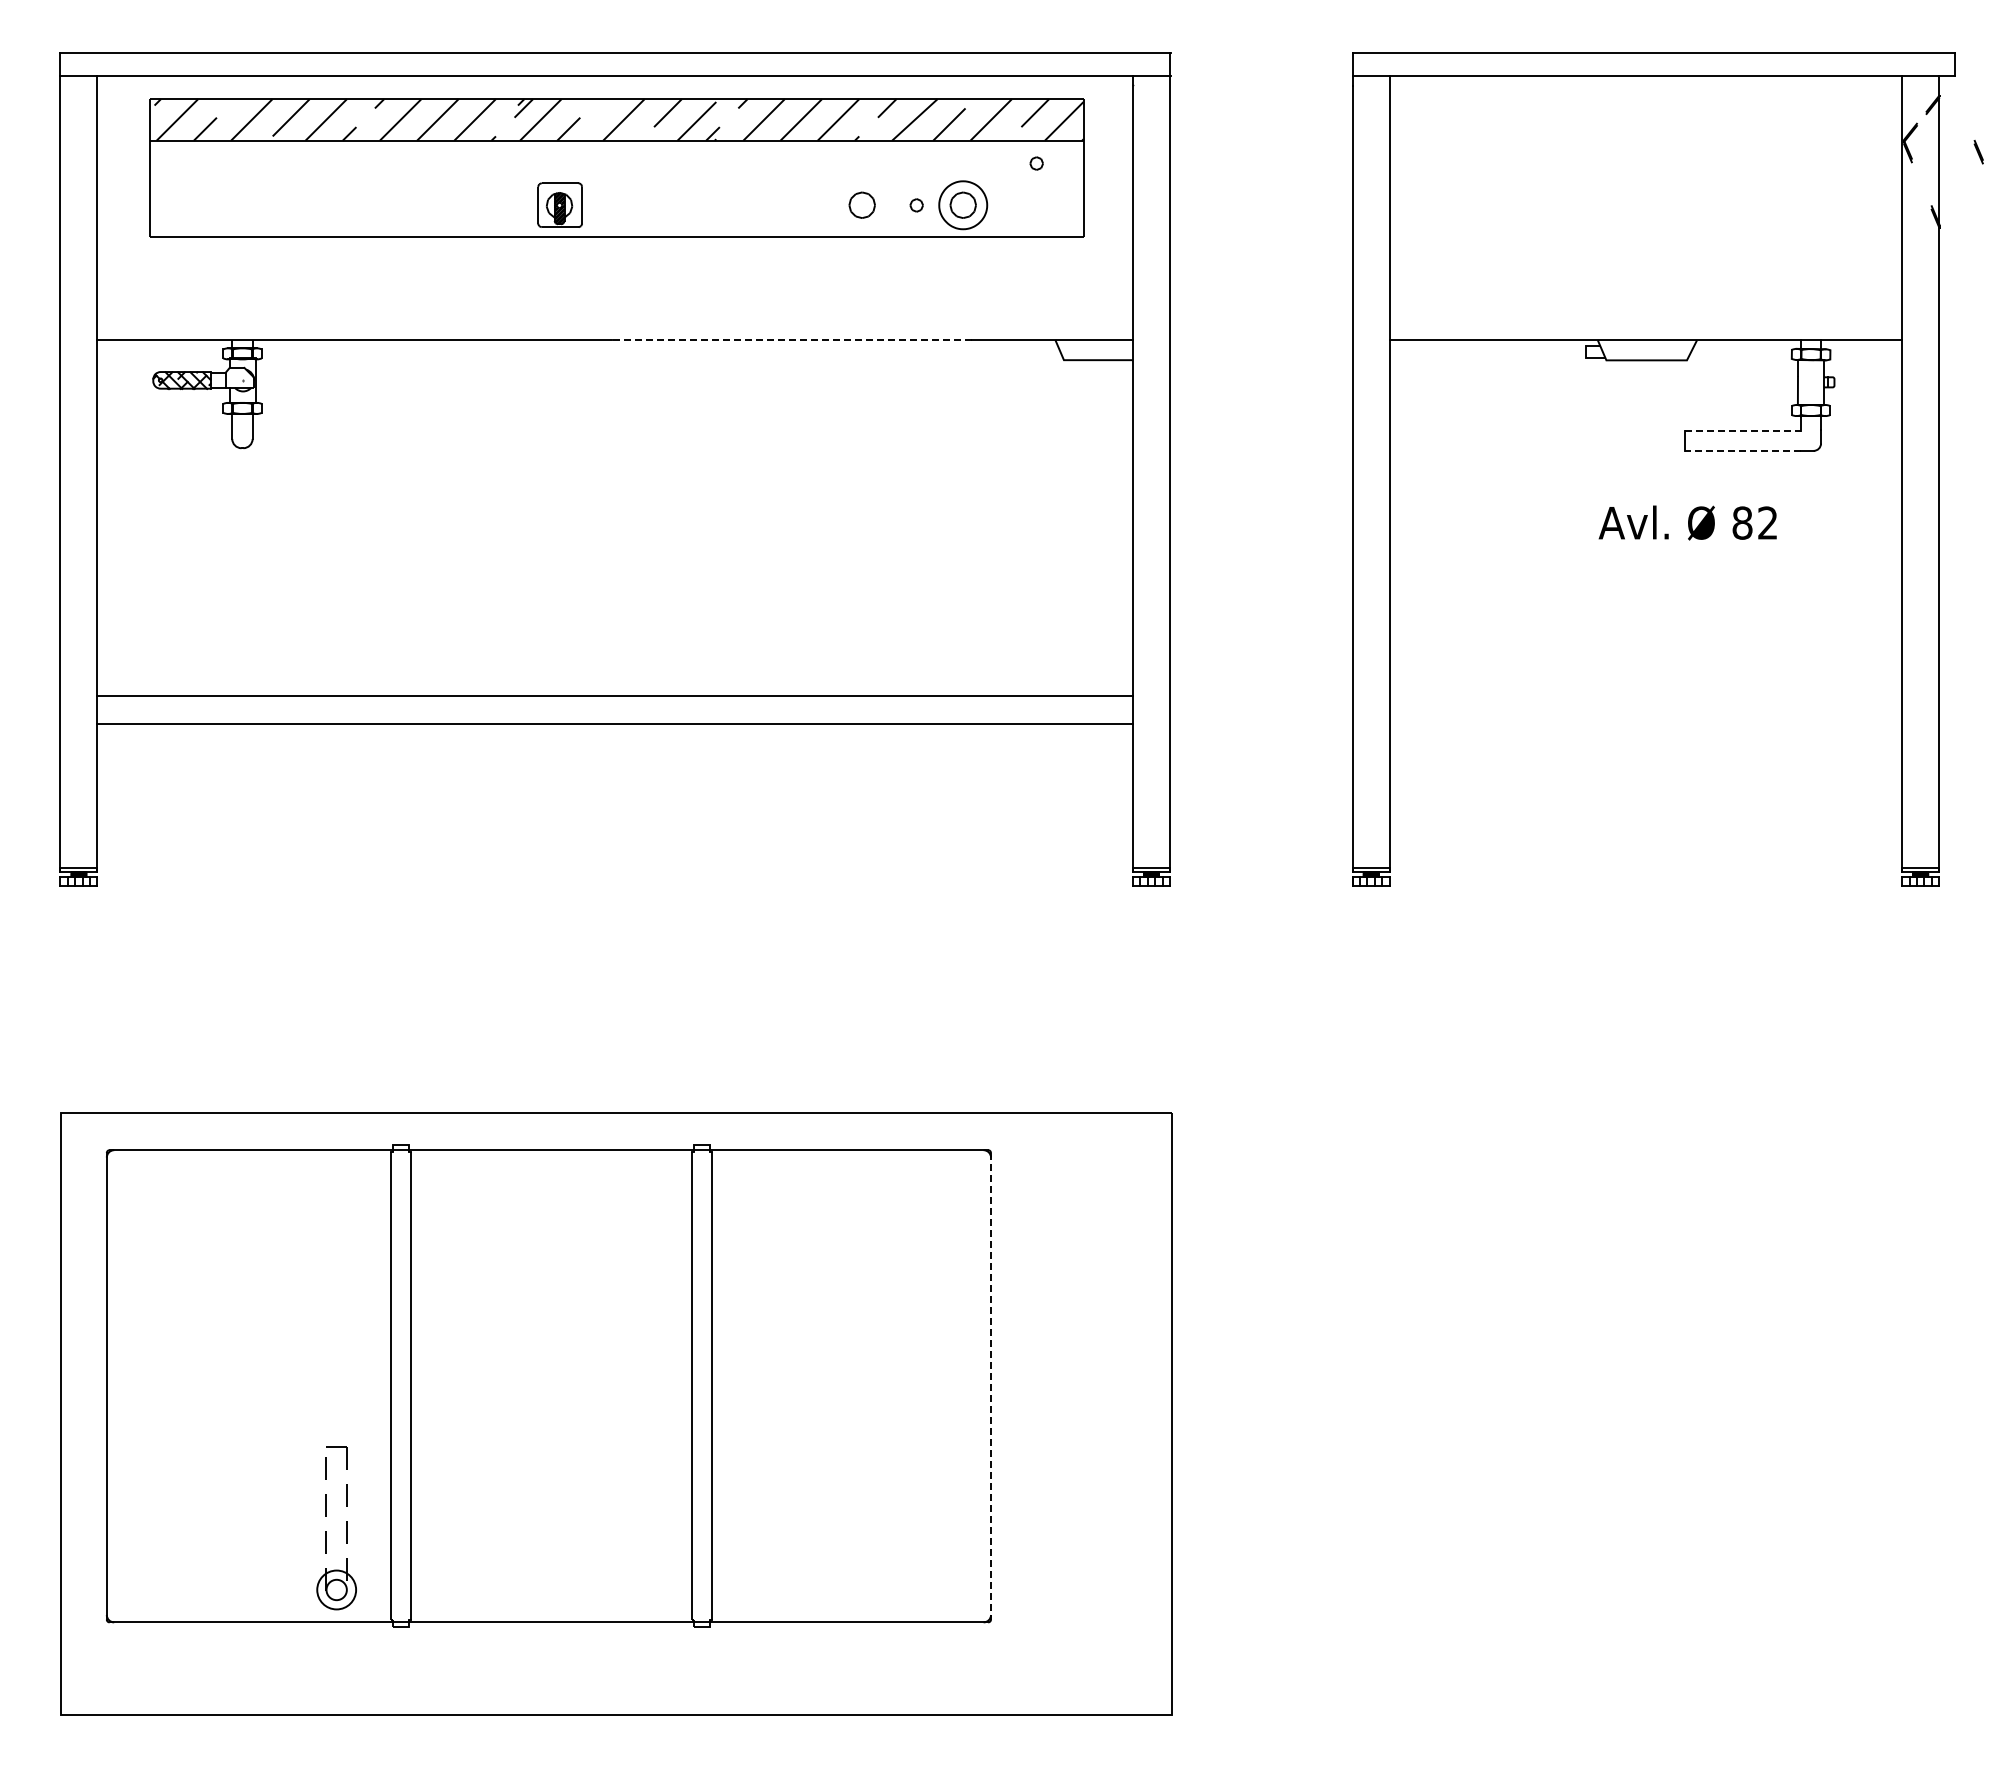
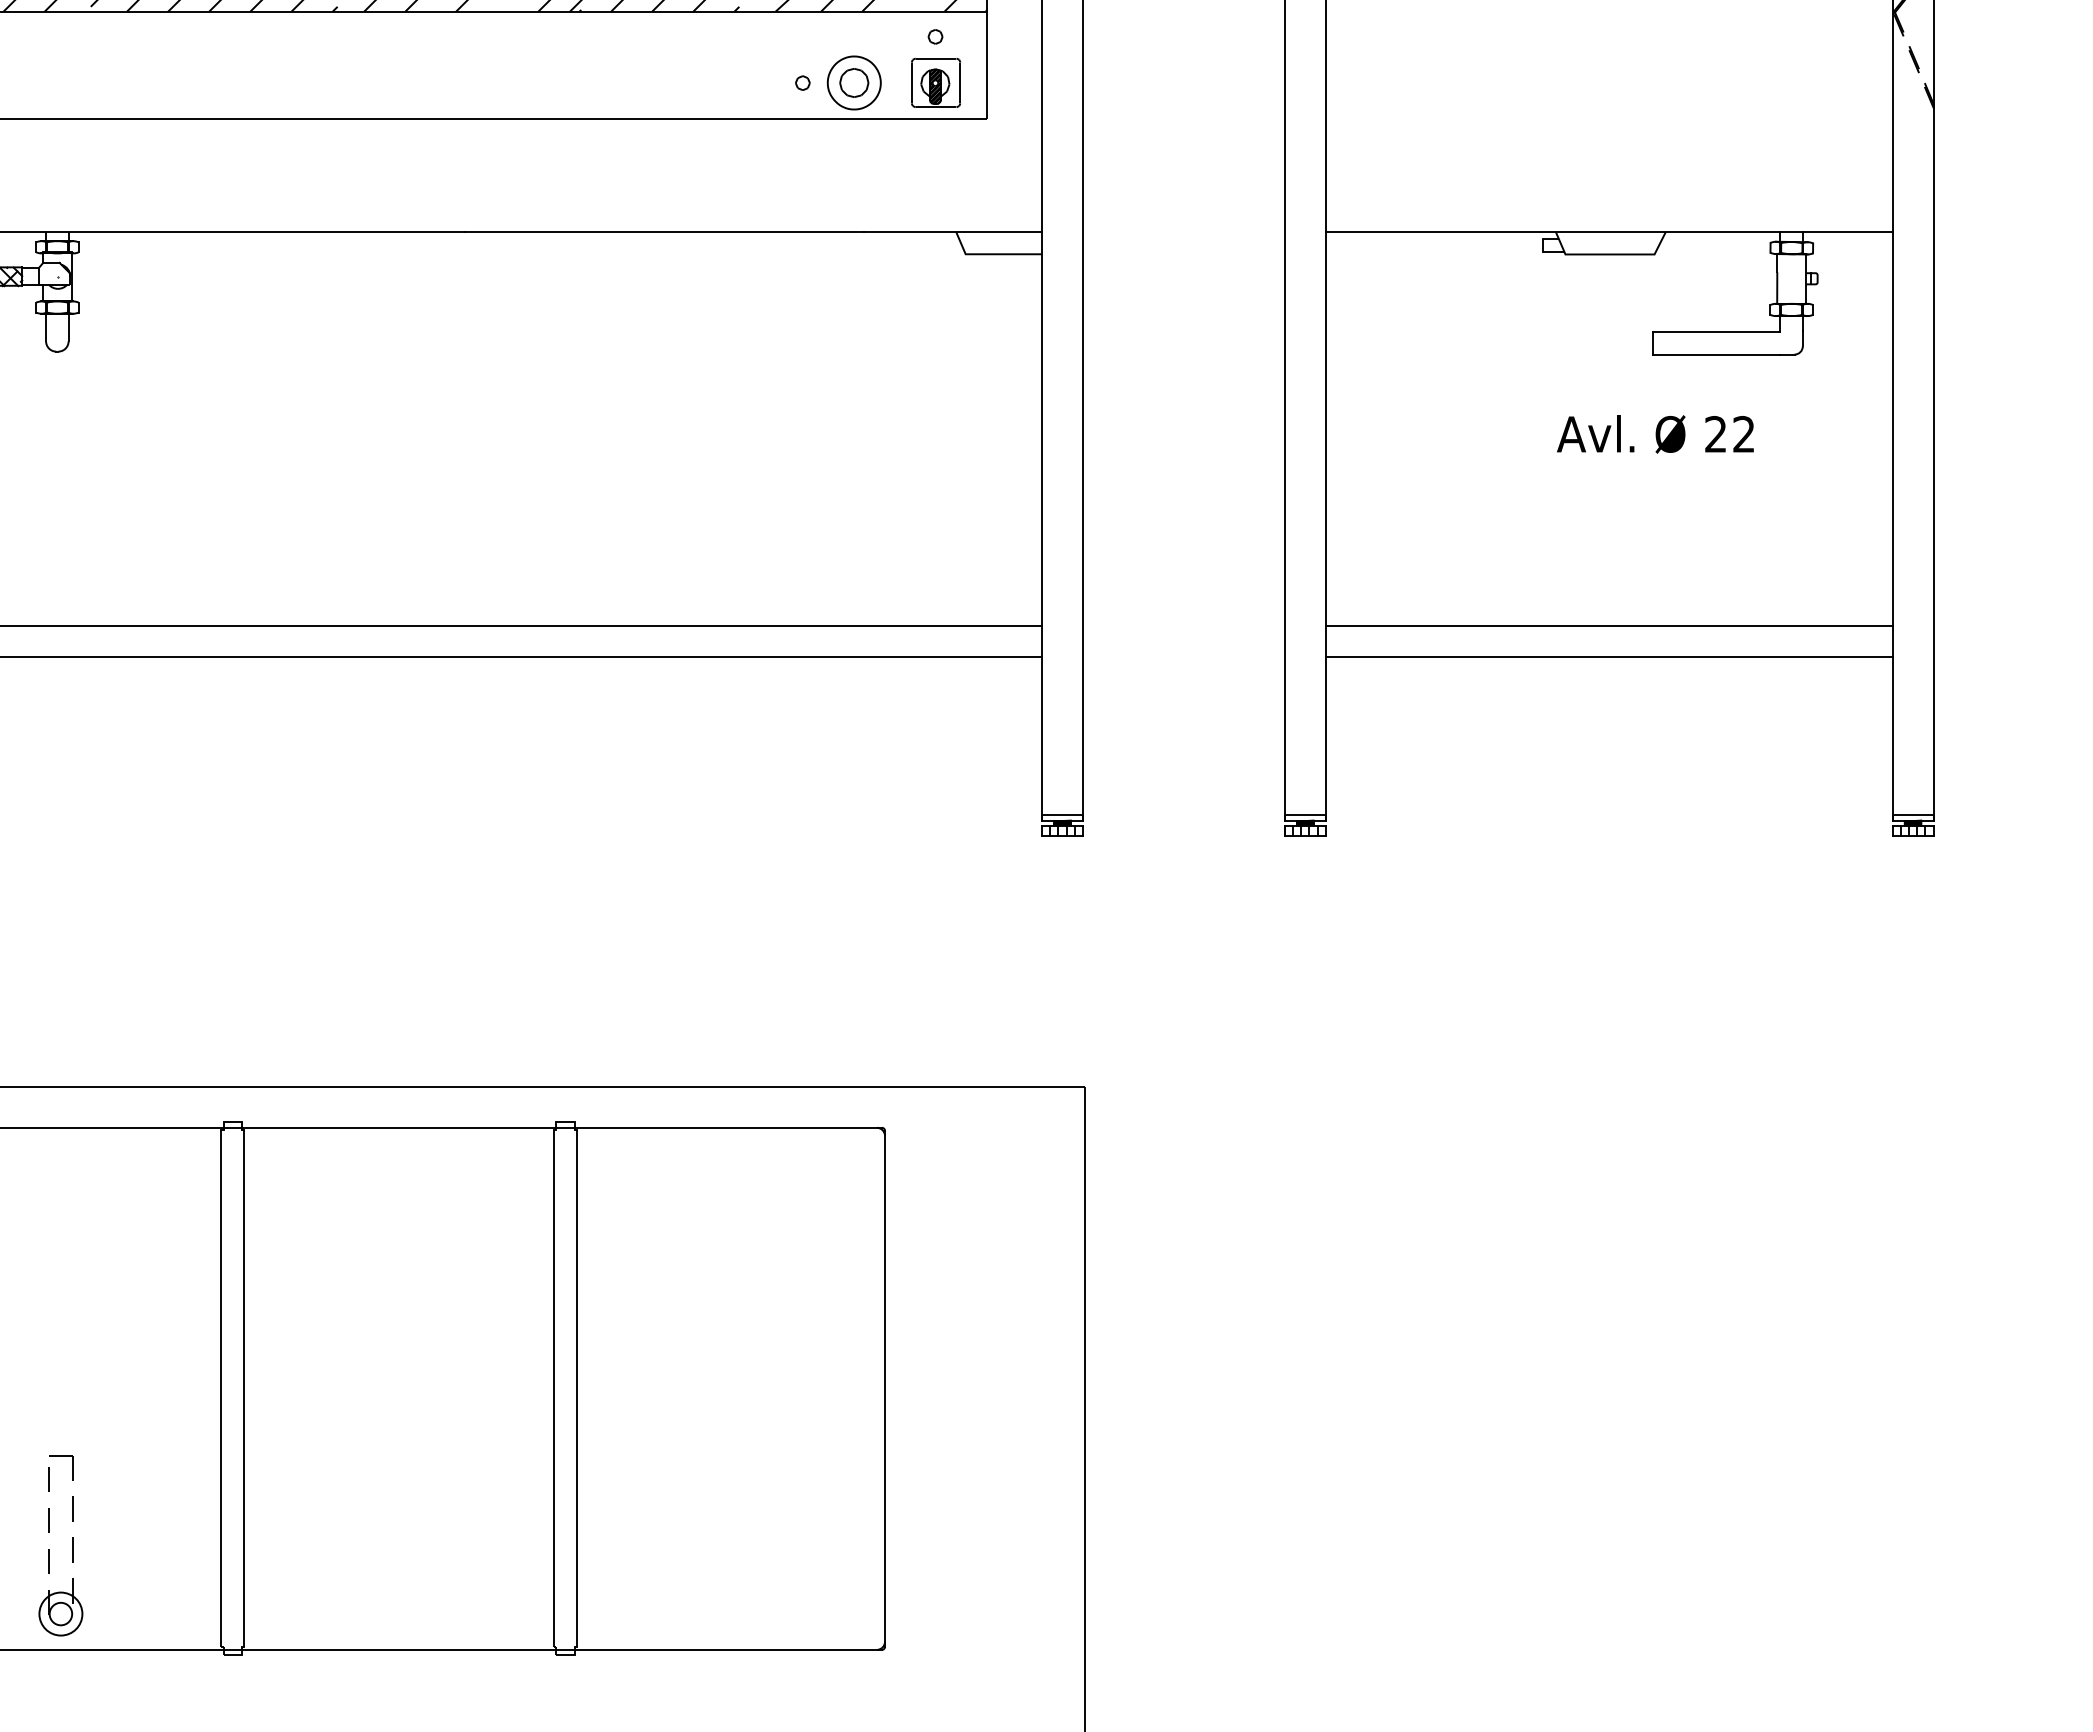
line: (1978, 152) -> (1913, 60), moved
part: (559, 204) -> (935, 82), moved
part: (861, 204) -> (741, 82), removed
line: (791, 339) -> (664, 231), dashed -> solid
line: (1742, 430) -> (1715, 332), dashed -> solid
line: (1742, 450) -> (1715, 354), dashed -> solid
text: (1742, 522) -> (1715, 433), 82 -> 22
line: (1645, 696) -> (1608, 626), added
line: (1645, 724) -> (1608, 657), added
line: (991, 1386) -> (885, 1389), dashed -> solid
part: (346, 1528) -> (71, 1546), moved

